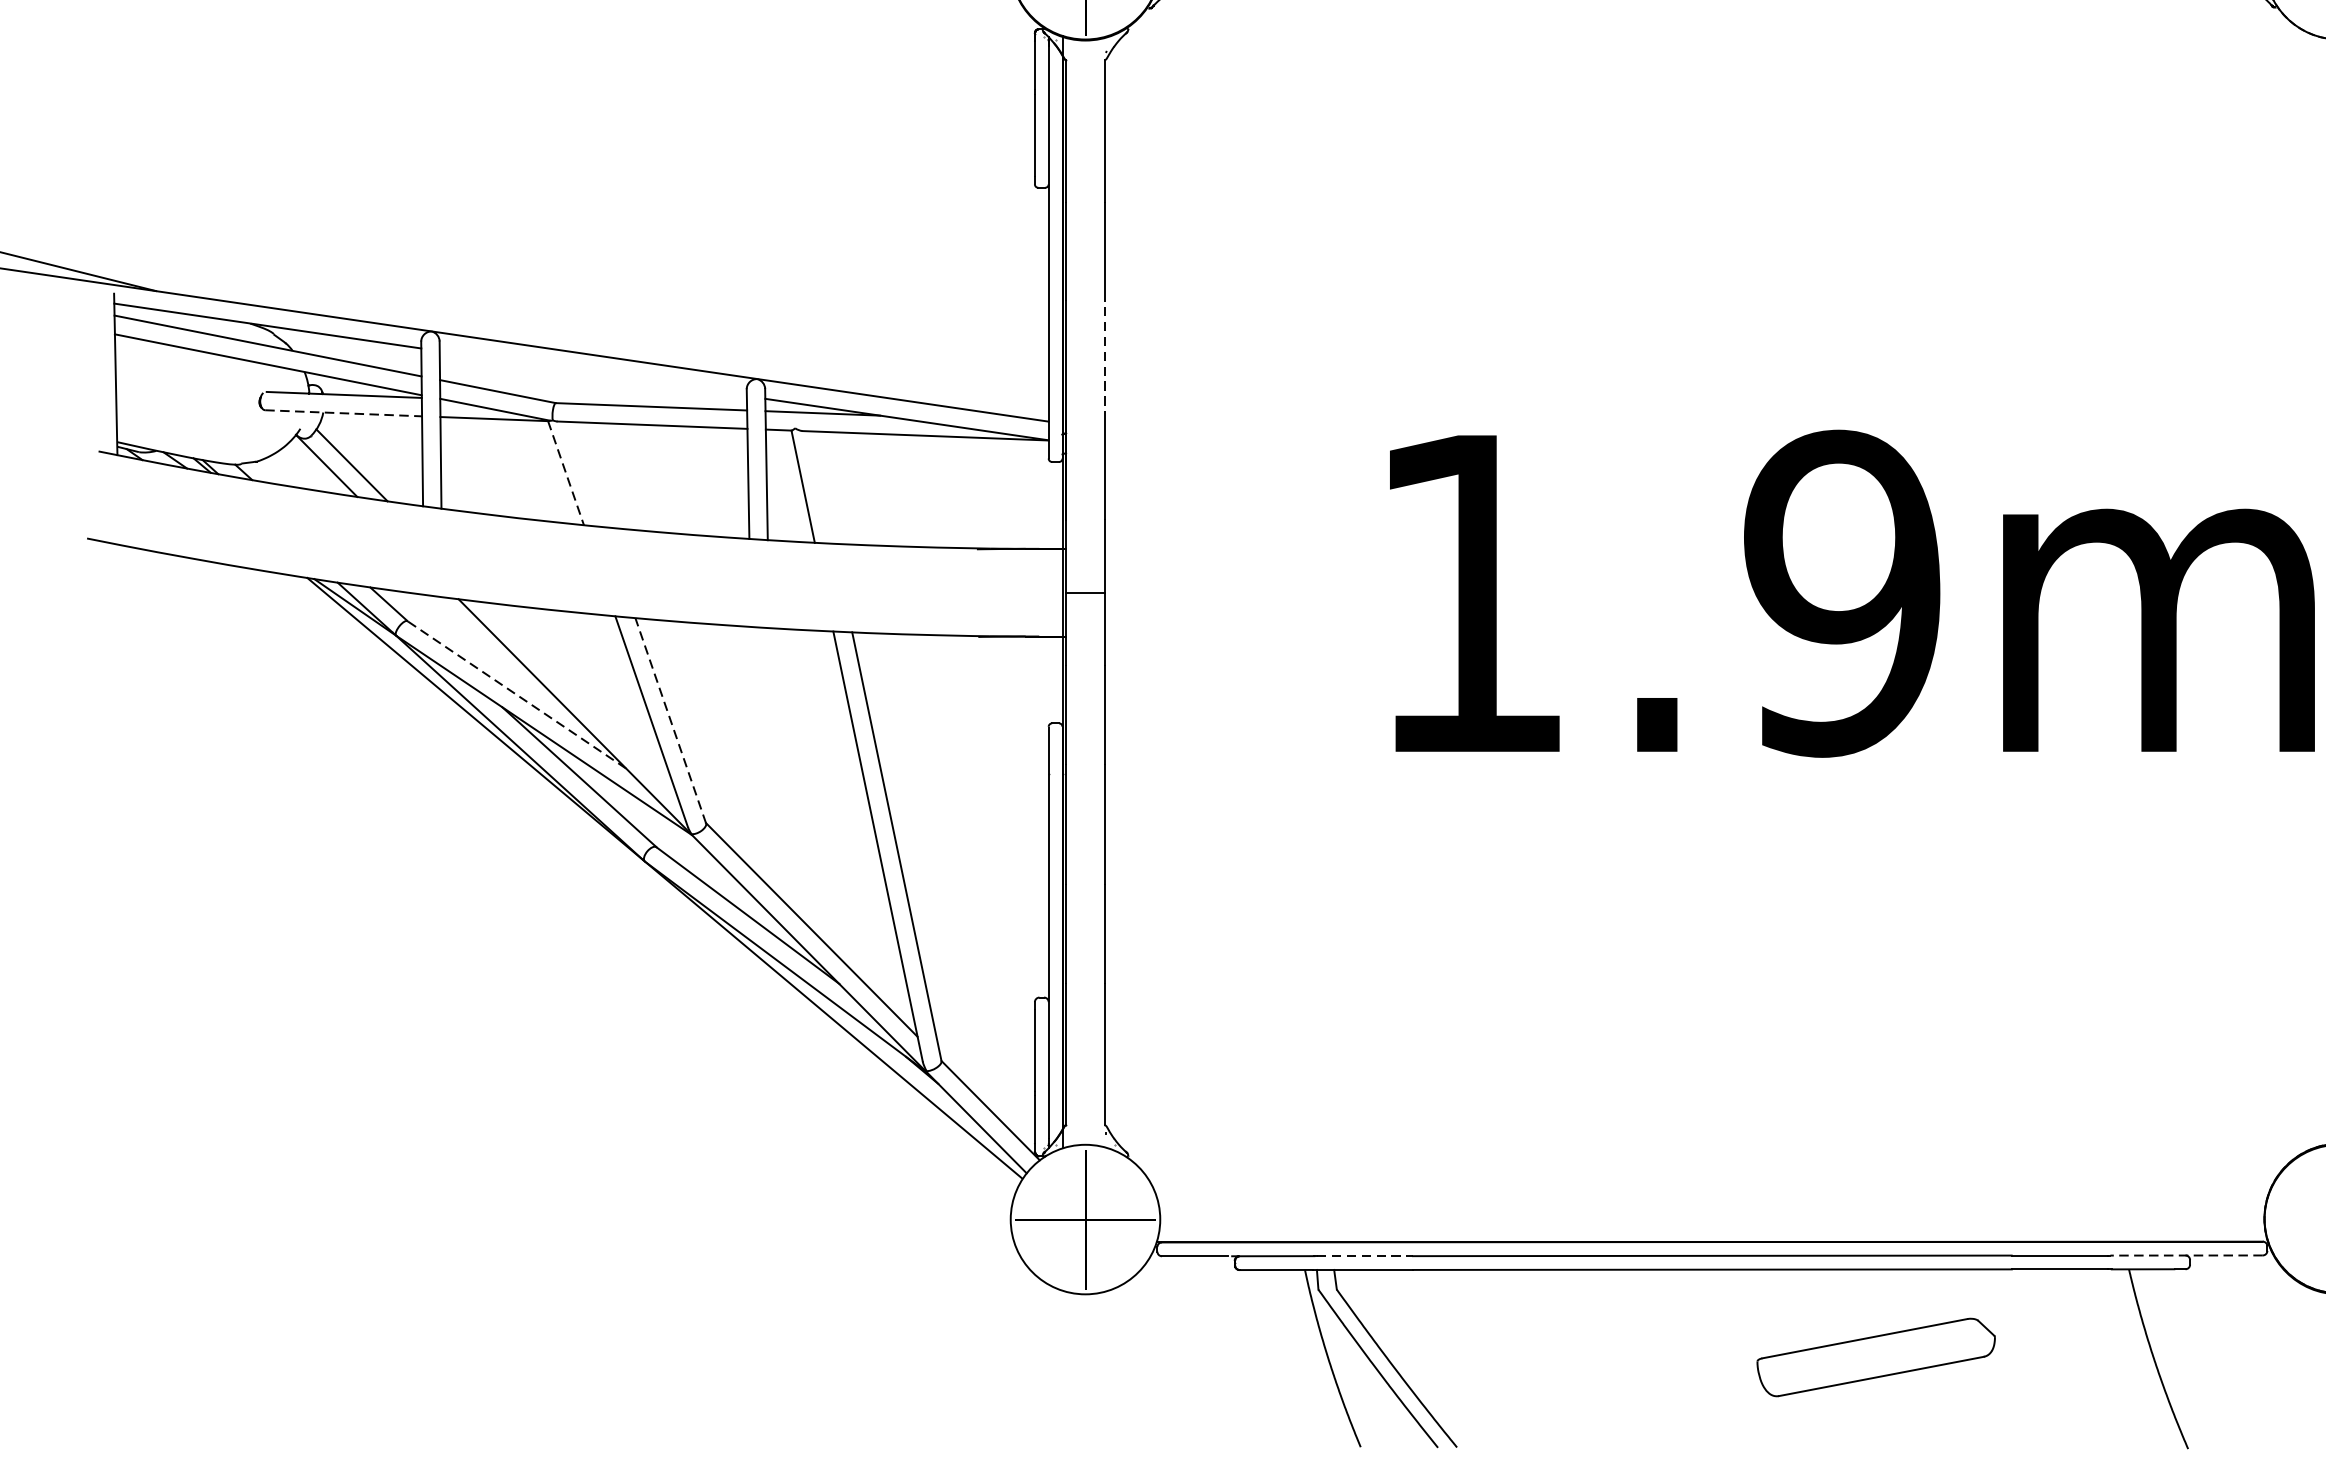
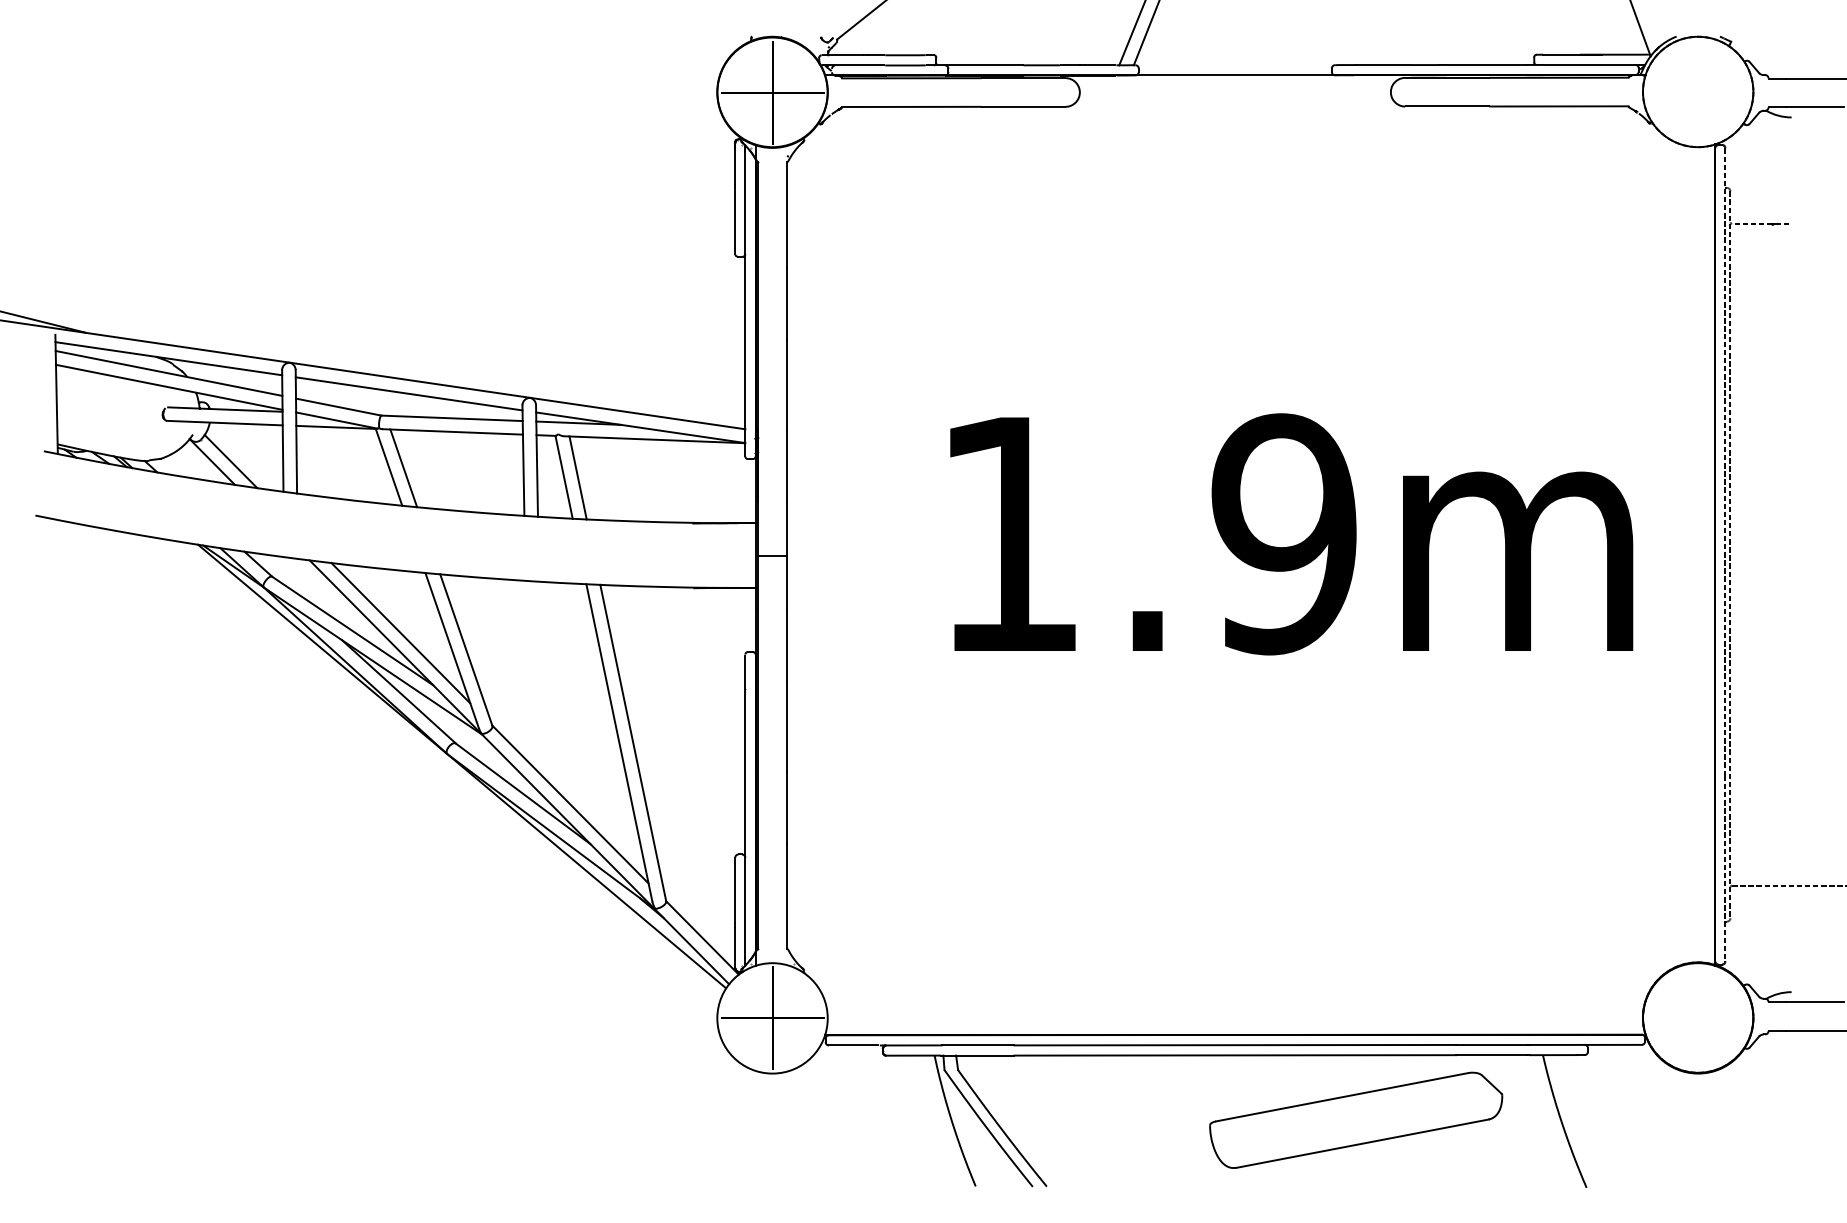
line: (1104, 360) -> (786, 384), dashed -> solid
line: (592, 373) -> (408, 393), added
line: (343, 413) -> (224, 423), dashed -> solid
line: (566, 473) -> (389, 467), dashed -> solid
line: (585, 474) -> (403, 468), added
line: (821, 486) -> (577, 477), added
text: (1852, 593) -> (1291, 534), moved
line: (516, 694) -> (352, 630), dashed -> solid
line: (581, 698) -> (400, 633), added
line: (670, 719) -> (466, 649), dashed -> solid
line: (2185, 1254) -> (1584, 1044), dashed -> solid
line: (1365, 1256) -> (979, 1045), dashed -> solid
part: (1876, 1356) -> (1356, 1119), size x1.67

